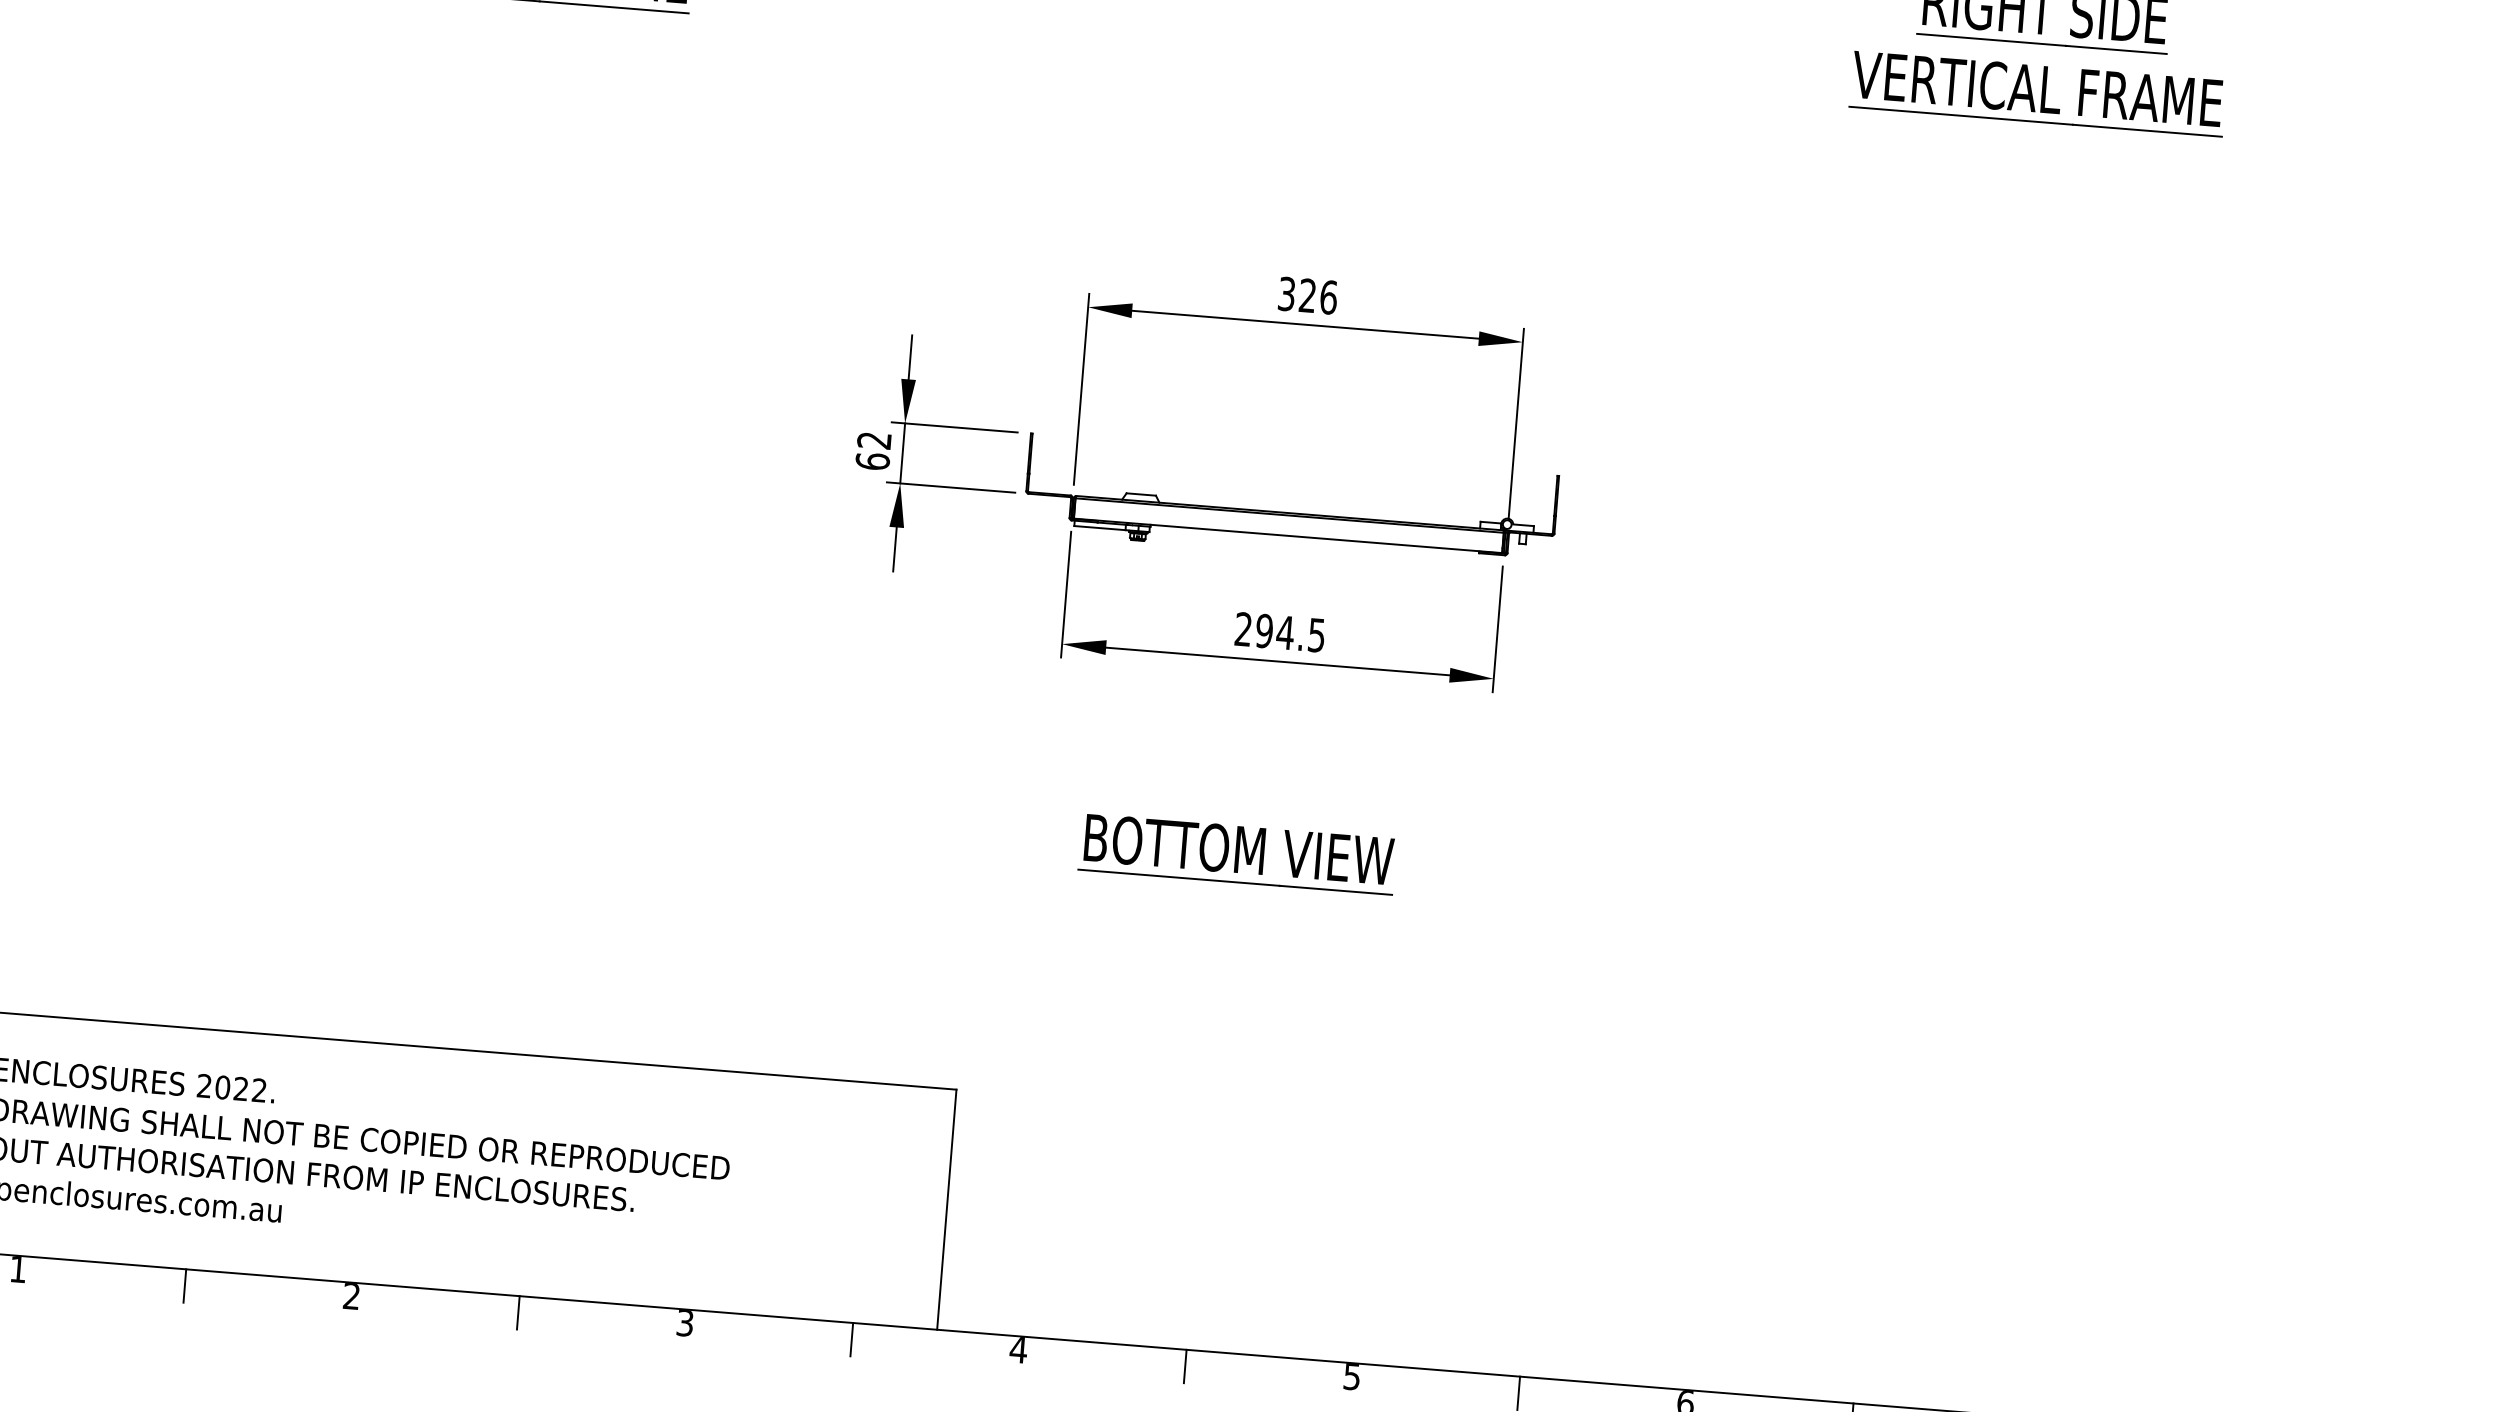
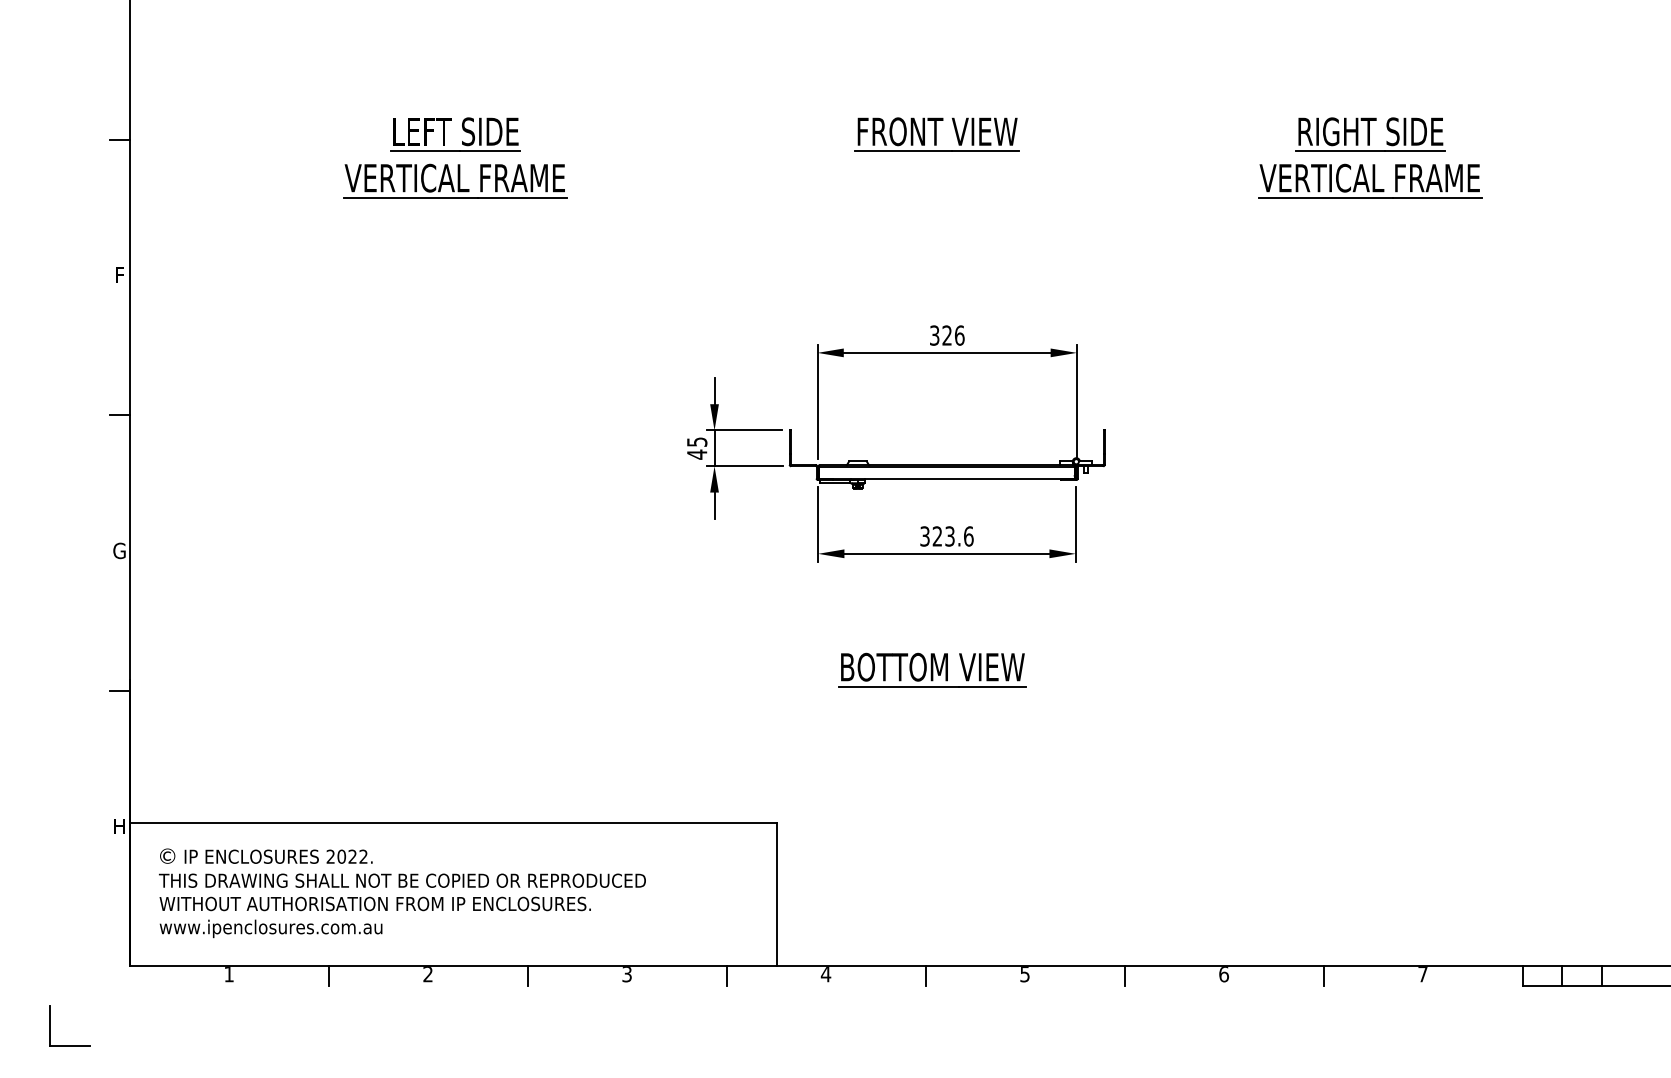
text: (874, 451) -> (697, 448), 62 -> 45
text: (1279, 632) -> (946, 536), 294.5 -> 323.6

